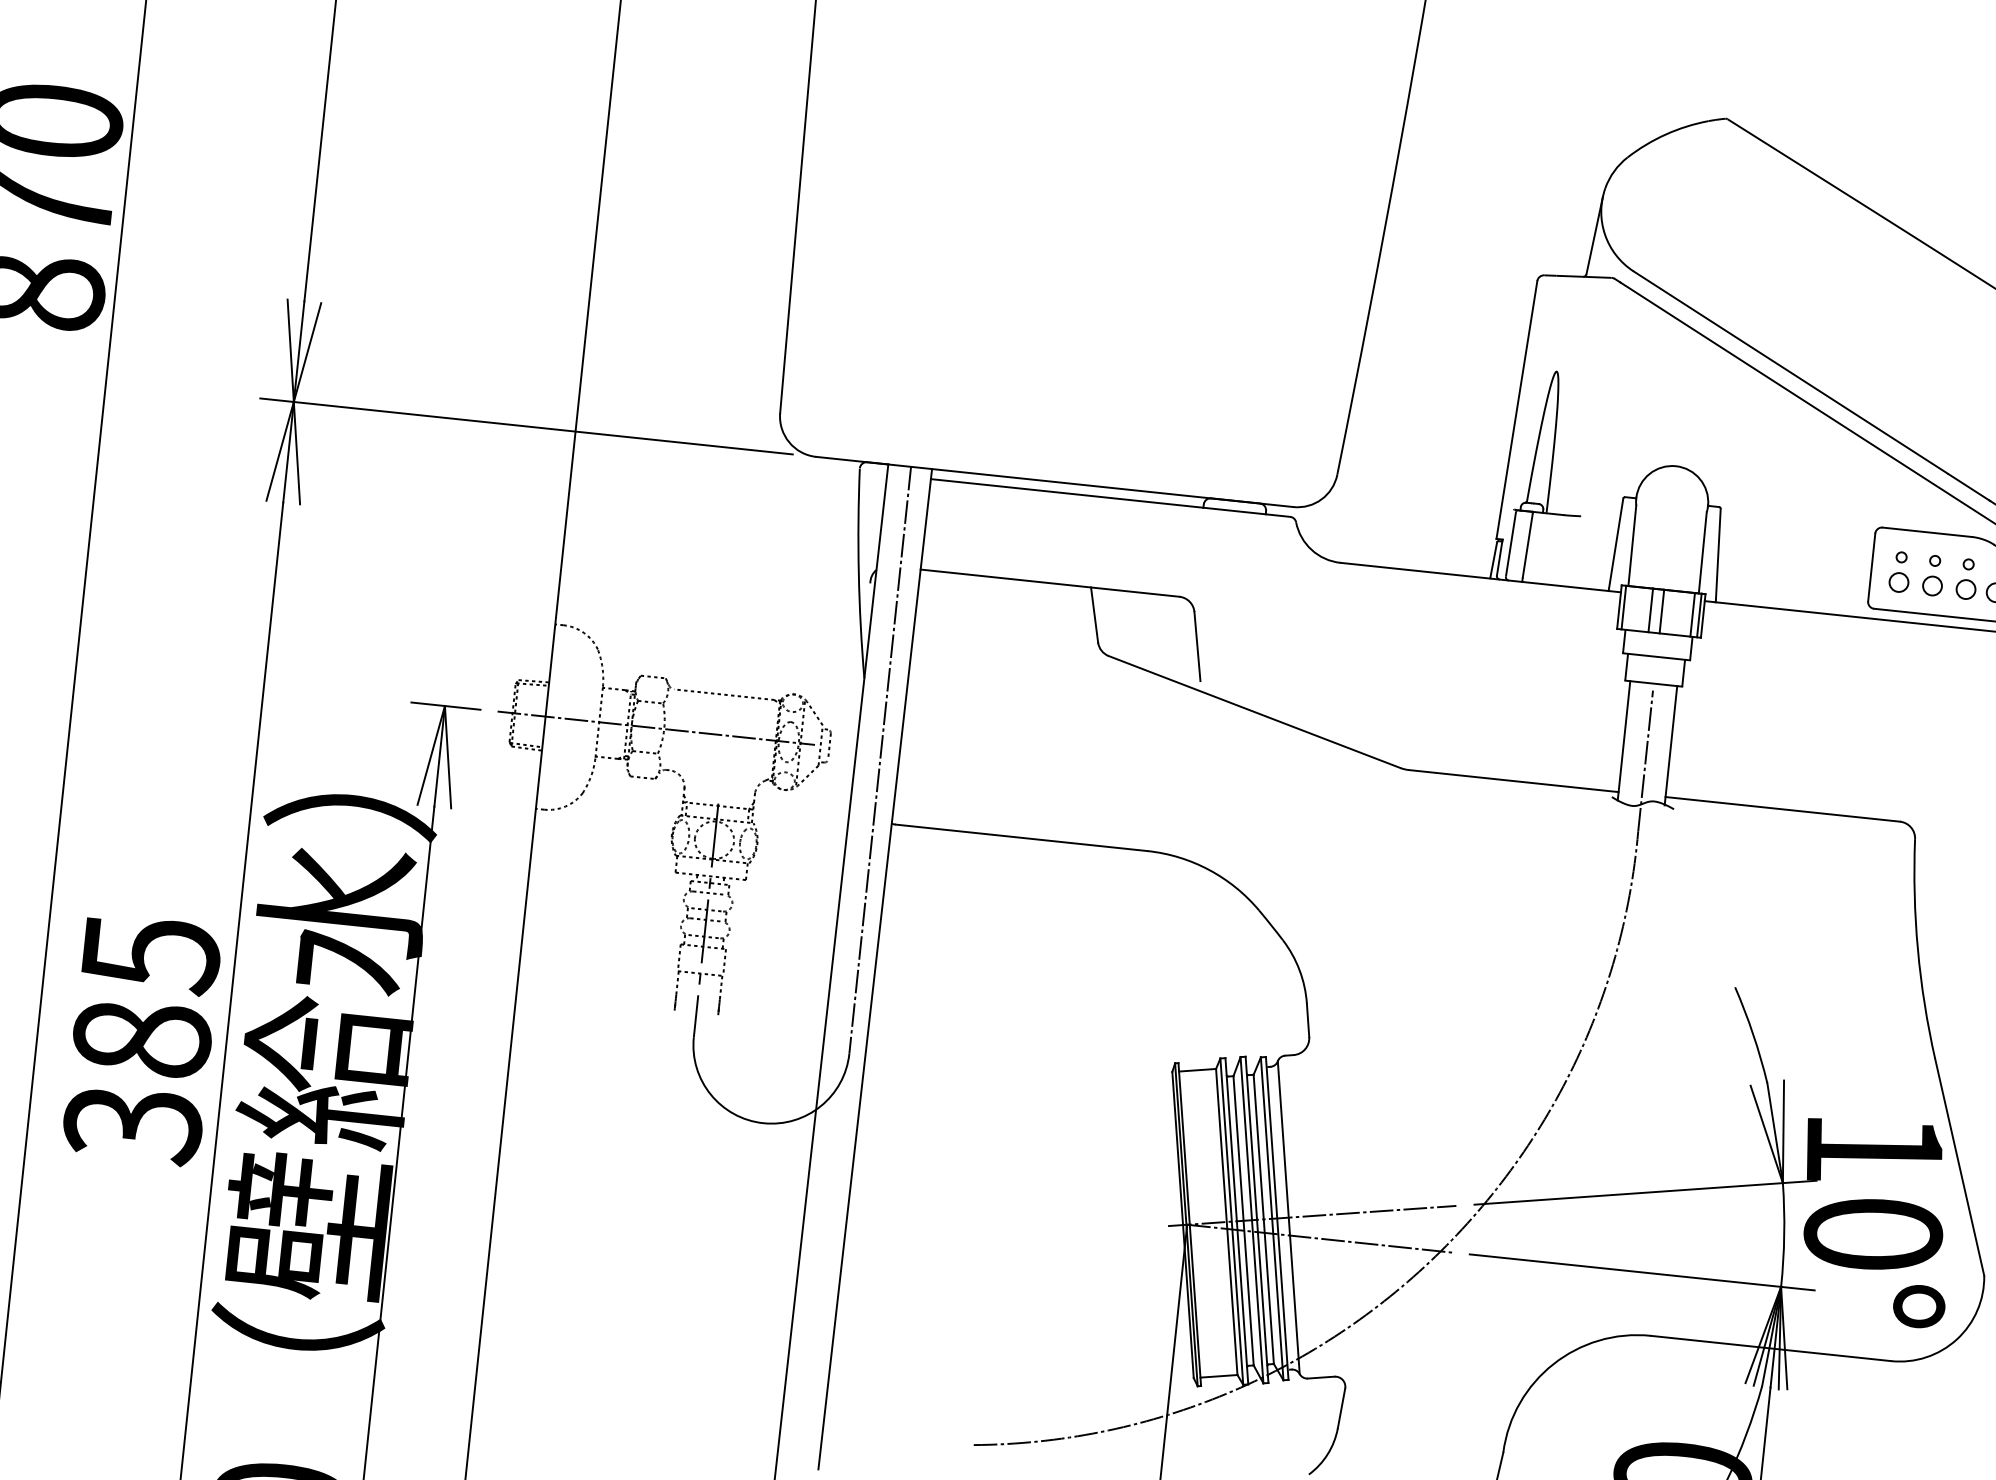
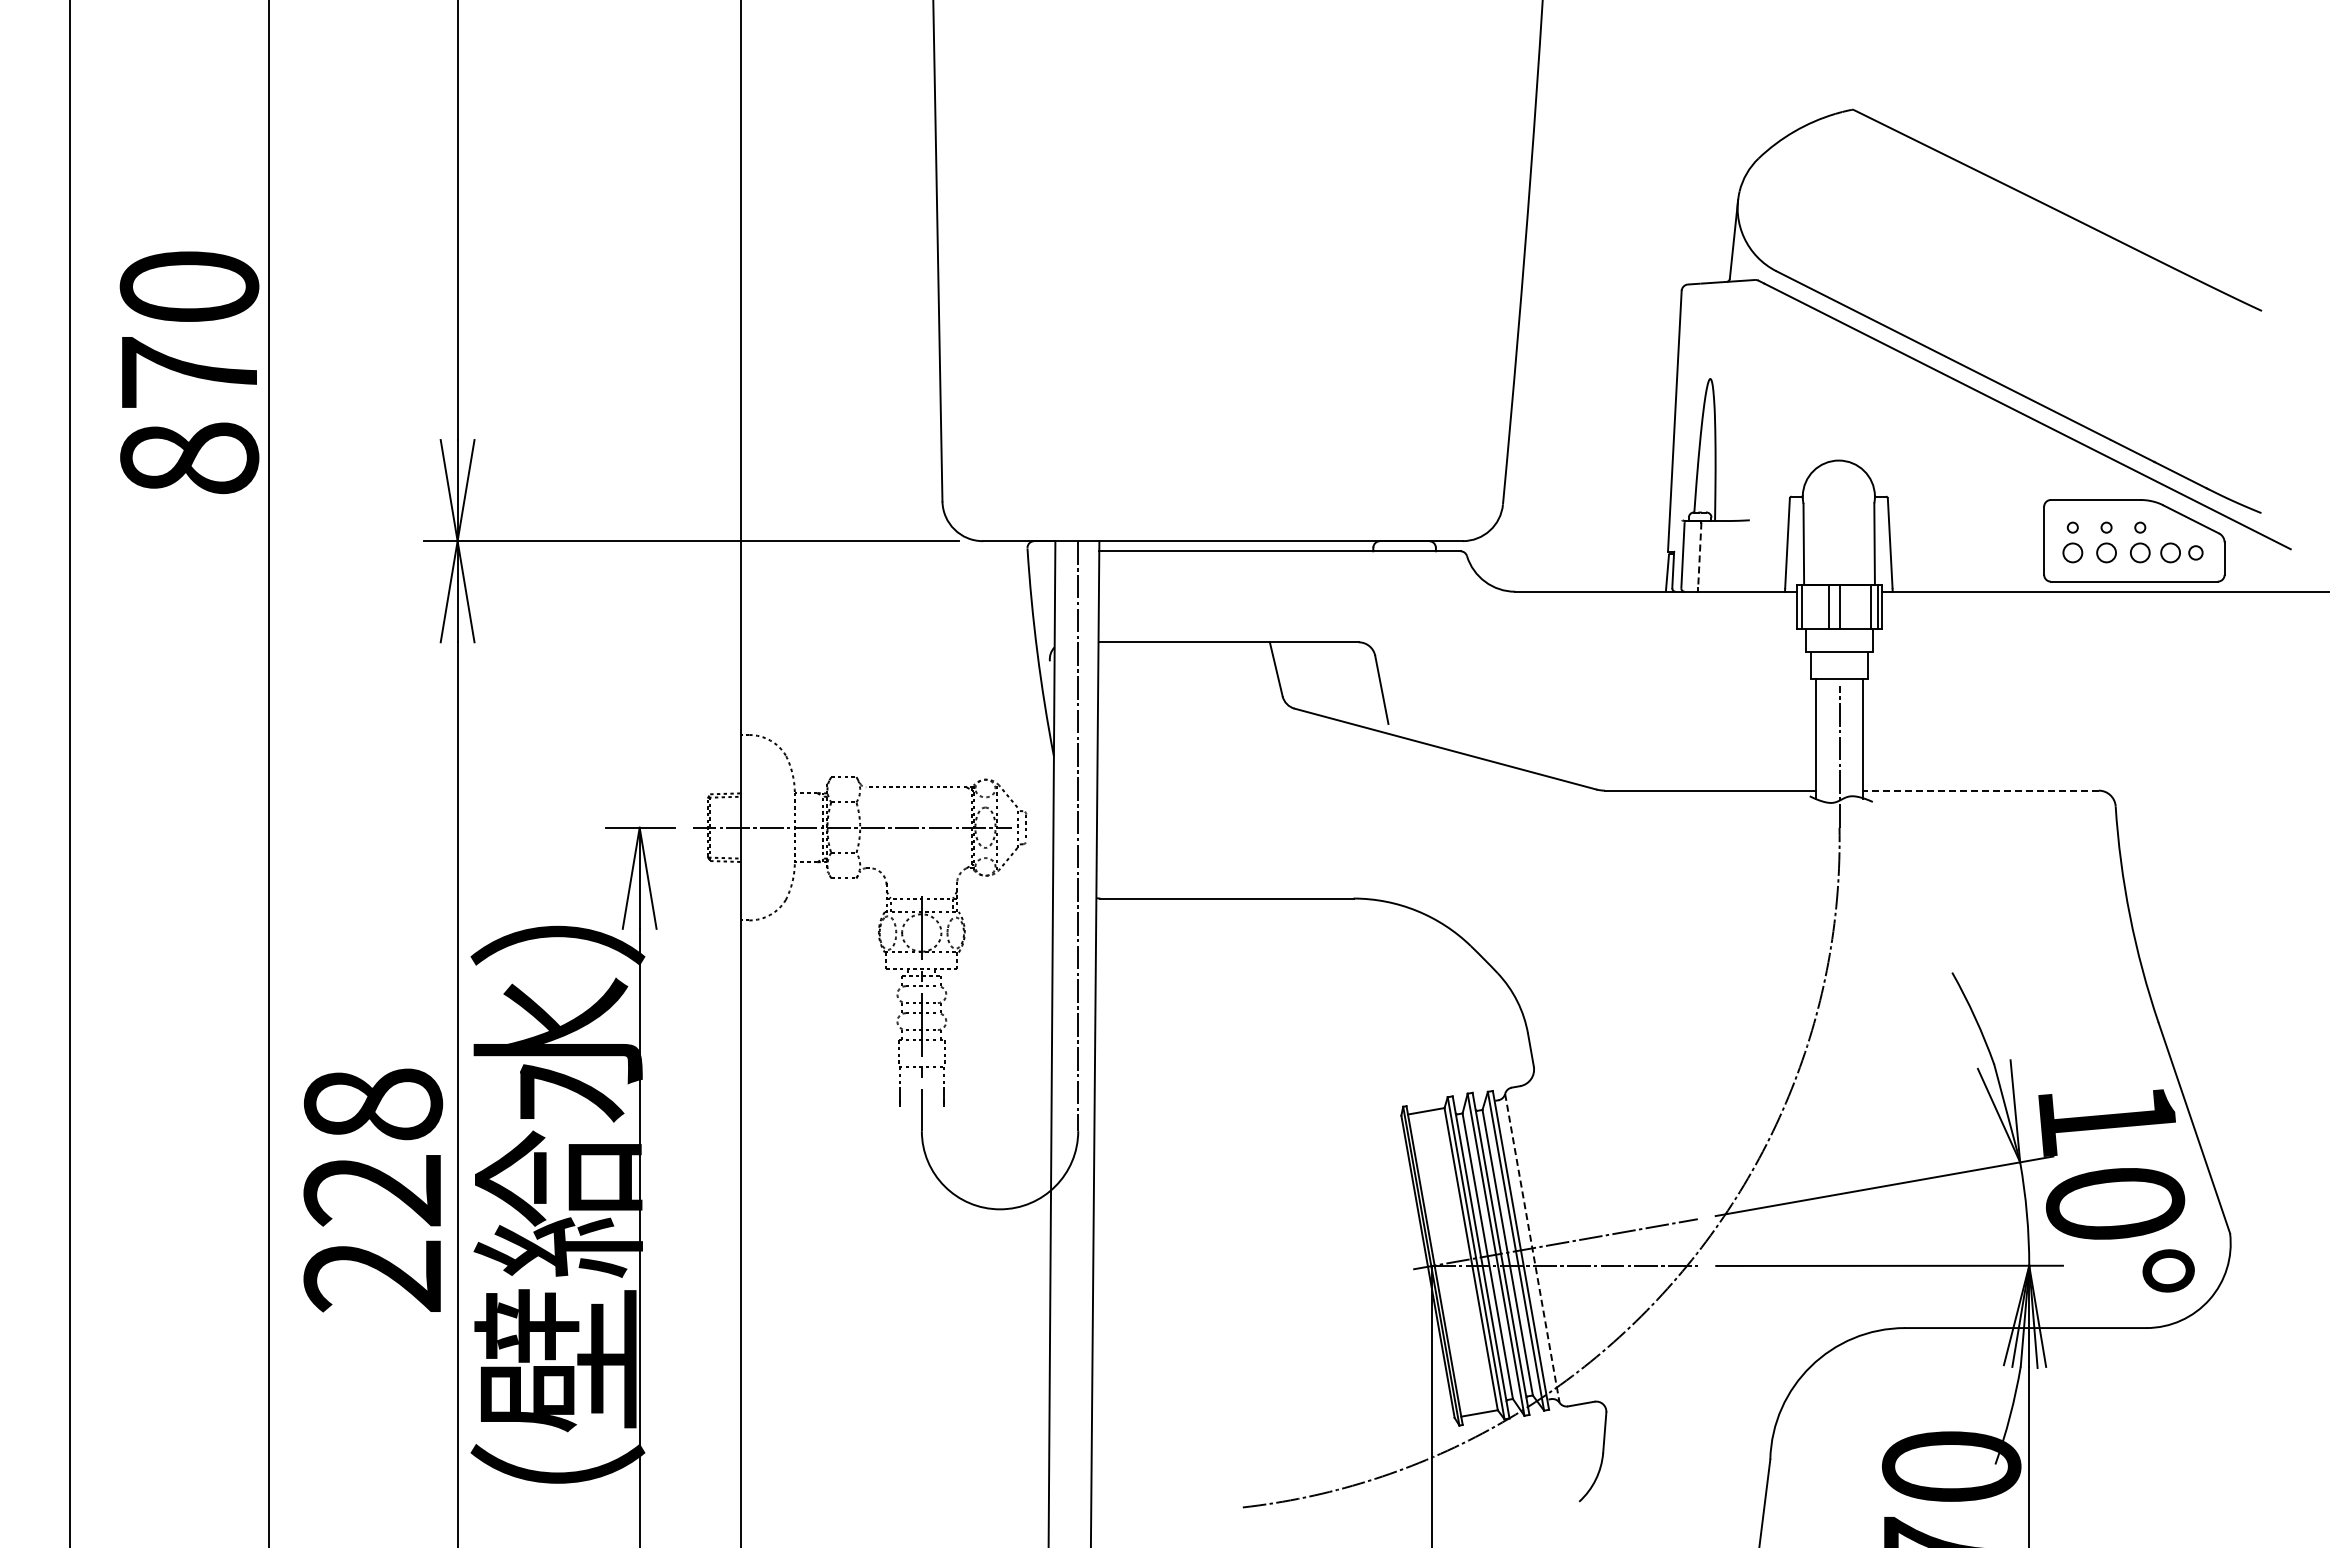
line: (1527, 547) -> (1699, 556), solid -> dashed
line: (1782, 809) -> (1980, 790), solid -> dashed
text: (142, 1039) -> (373, 1191), 385 -> 228
line: (1288, 1217) -> (1532, 1248), solid -> dashed

